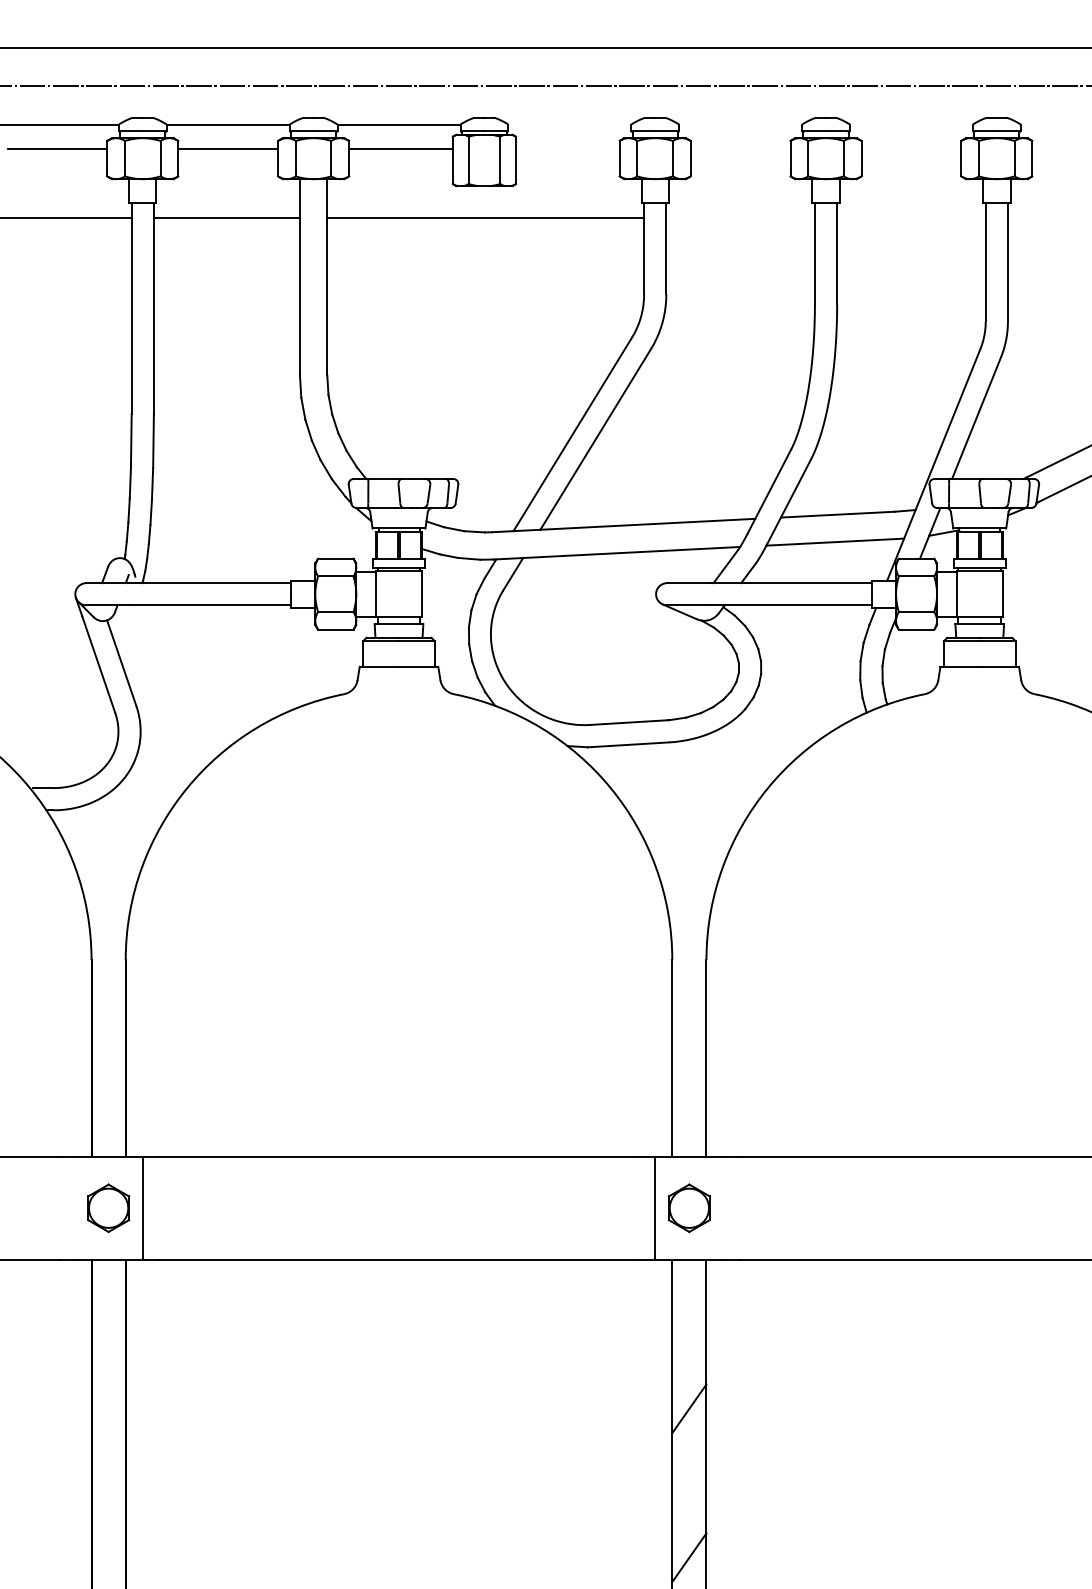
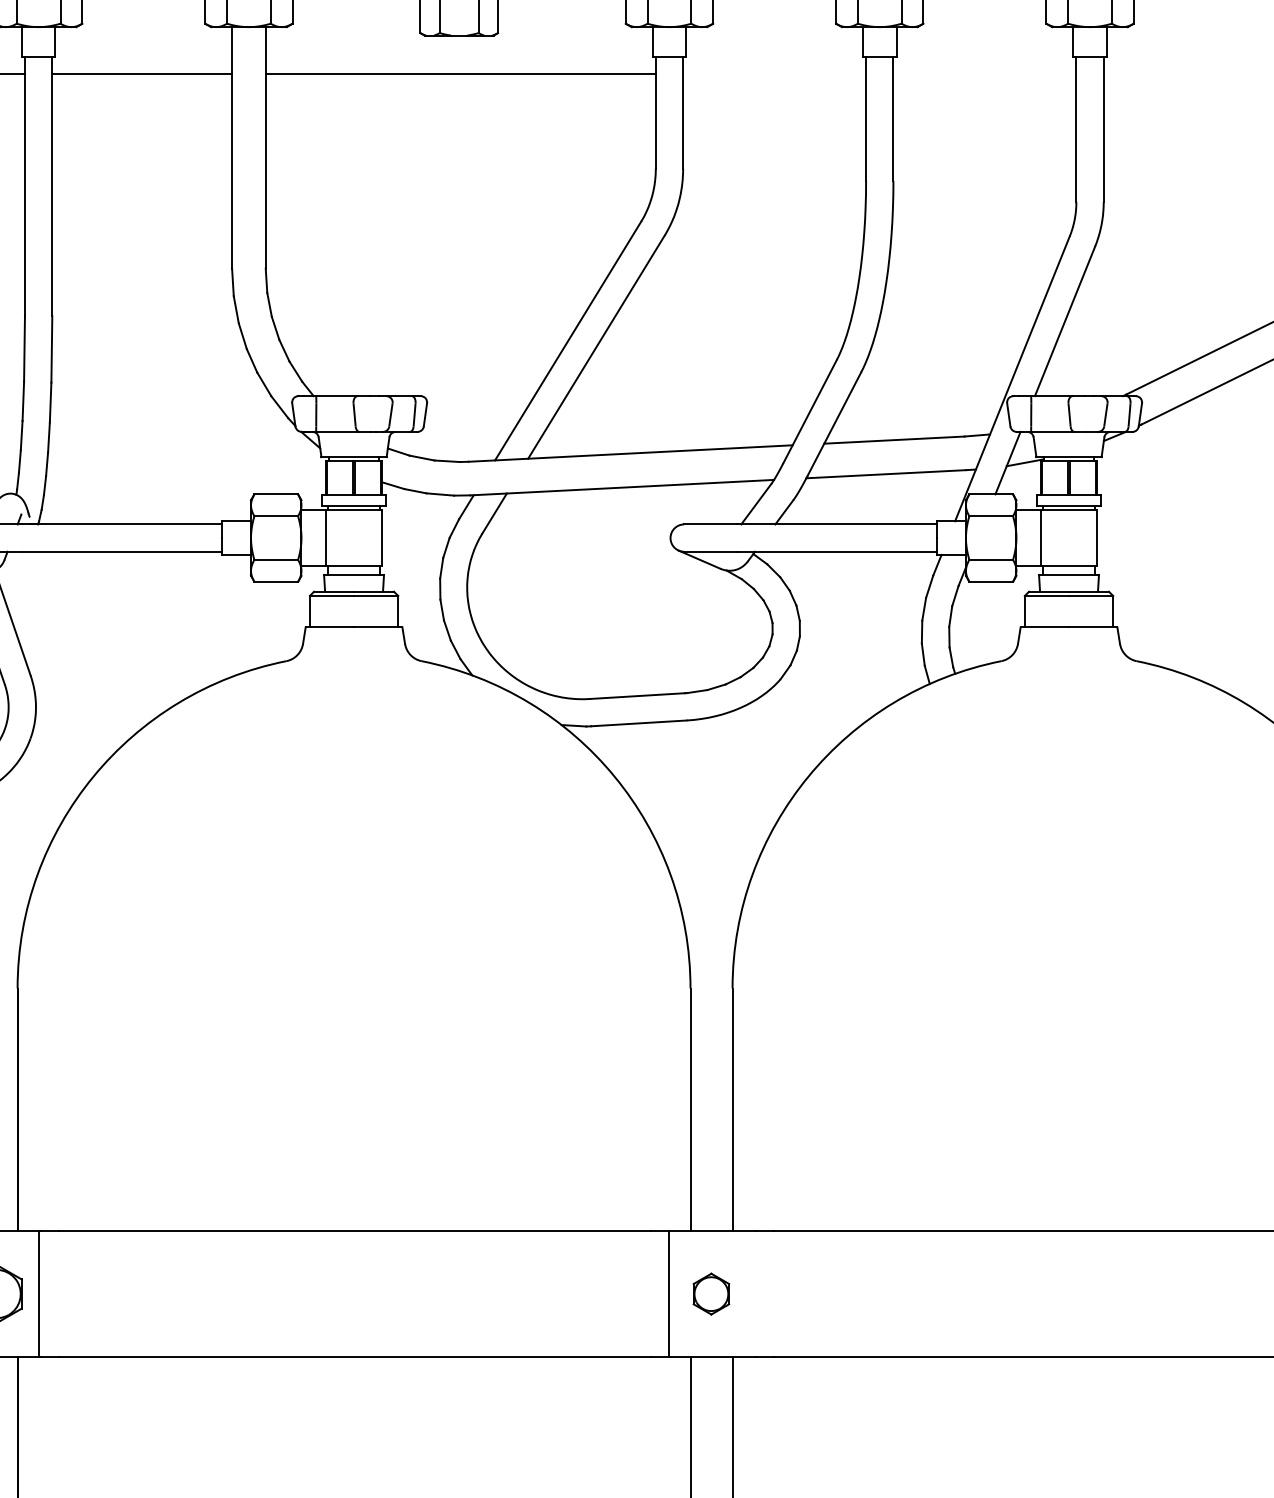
part: (688, 1208) -> (710, 1294), size x0.7

